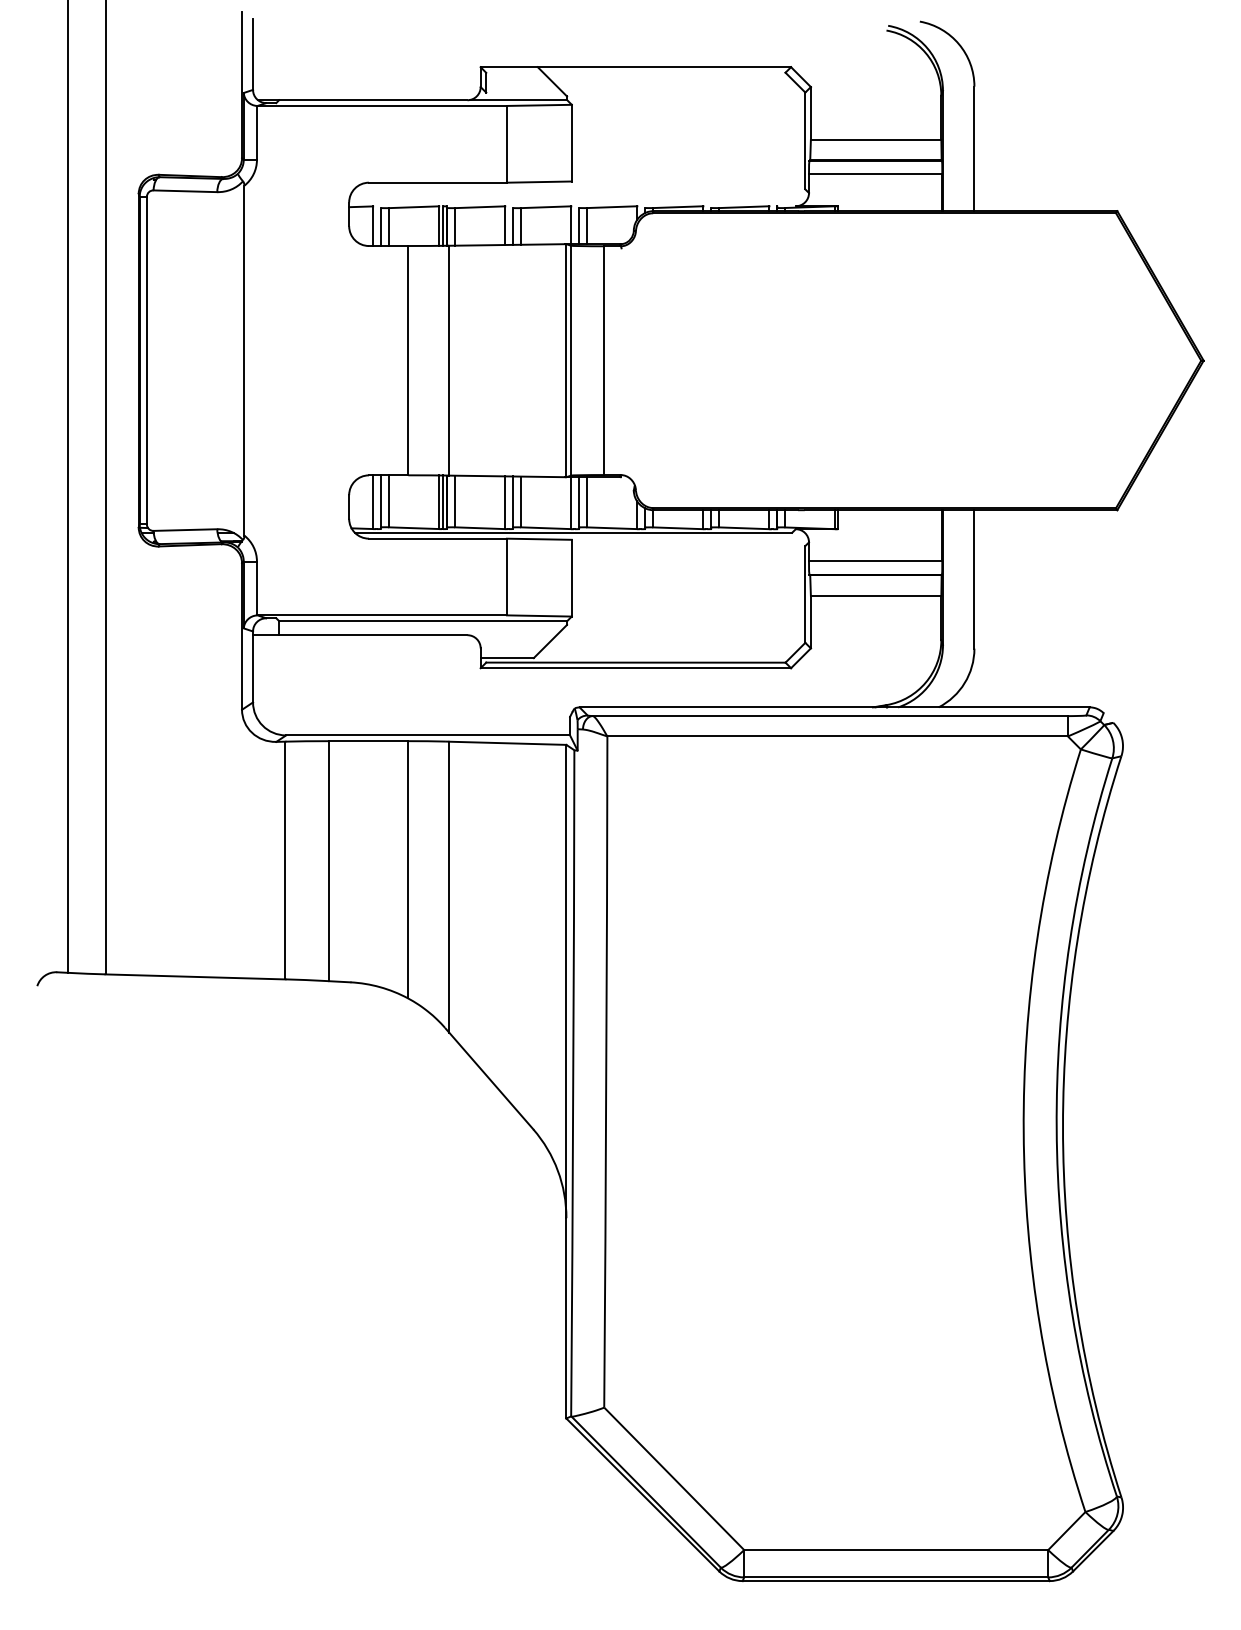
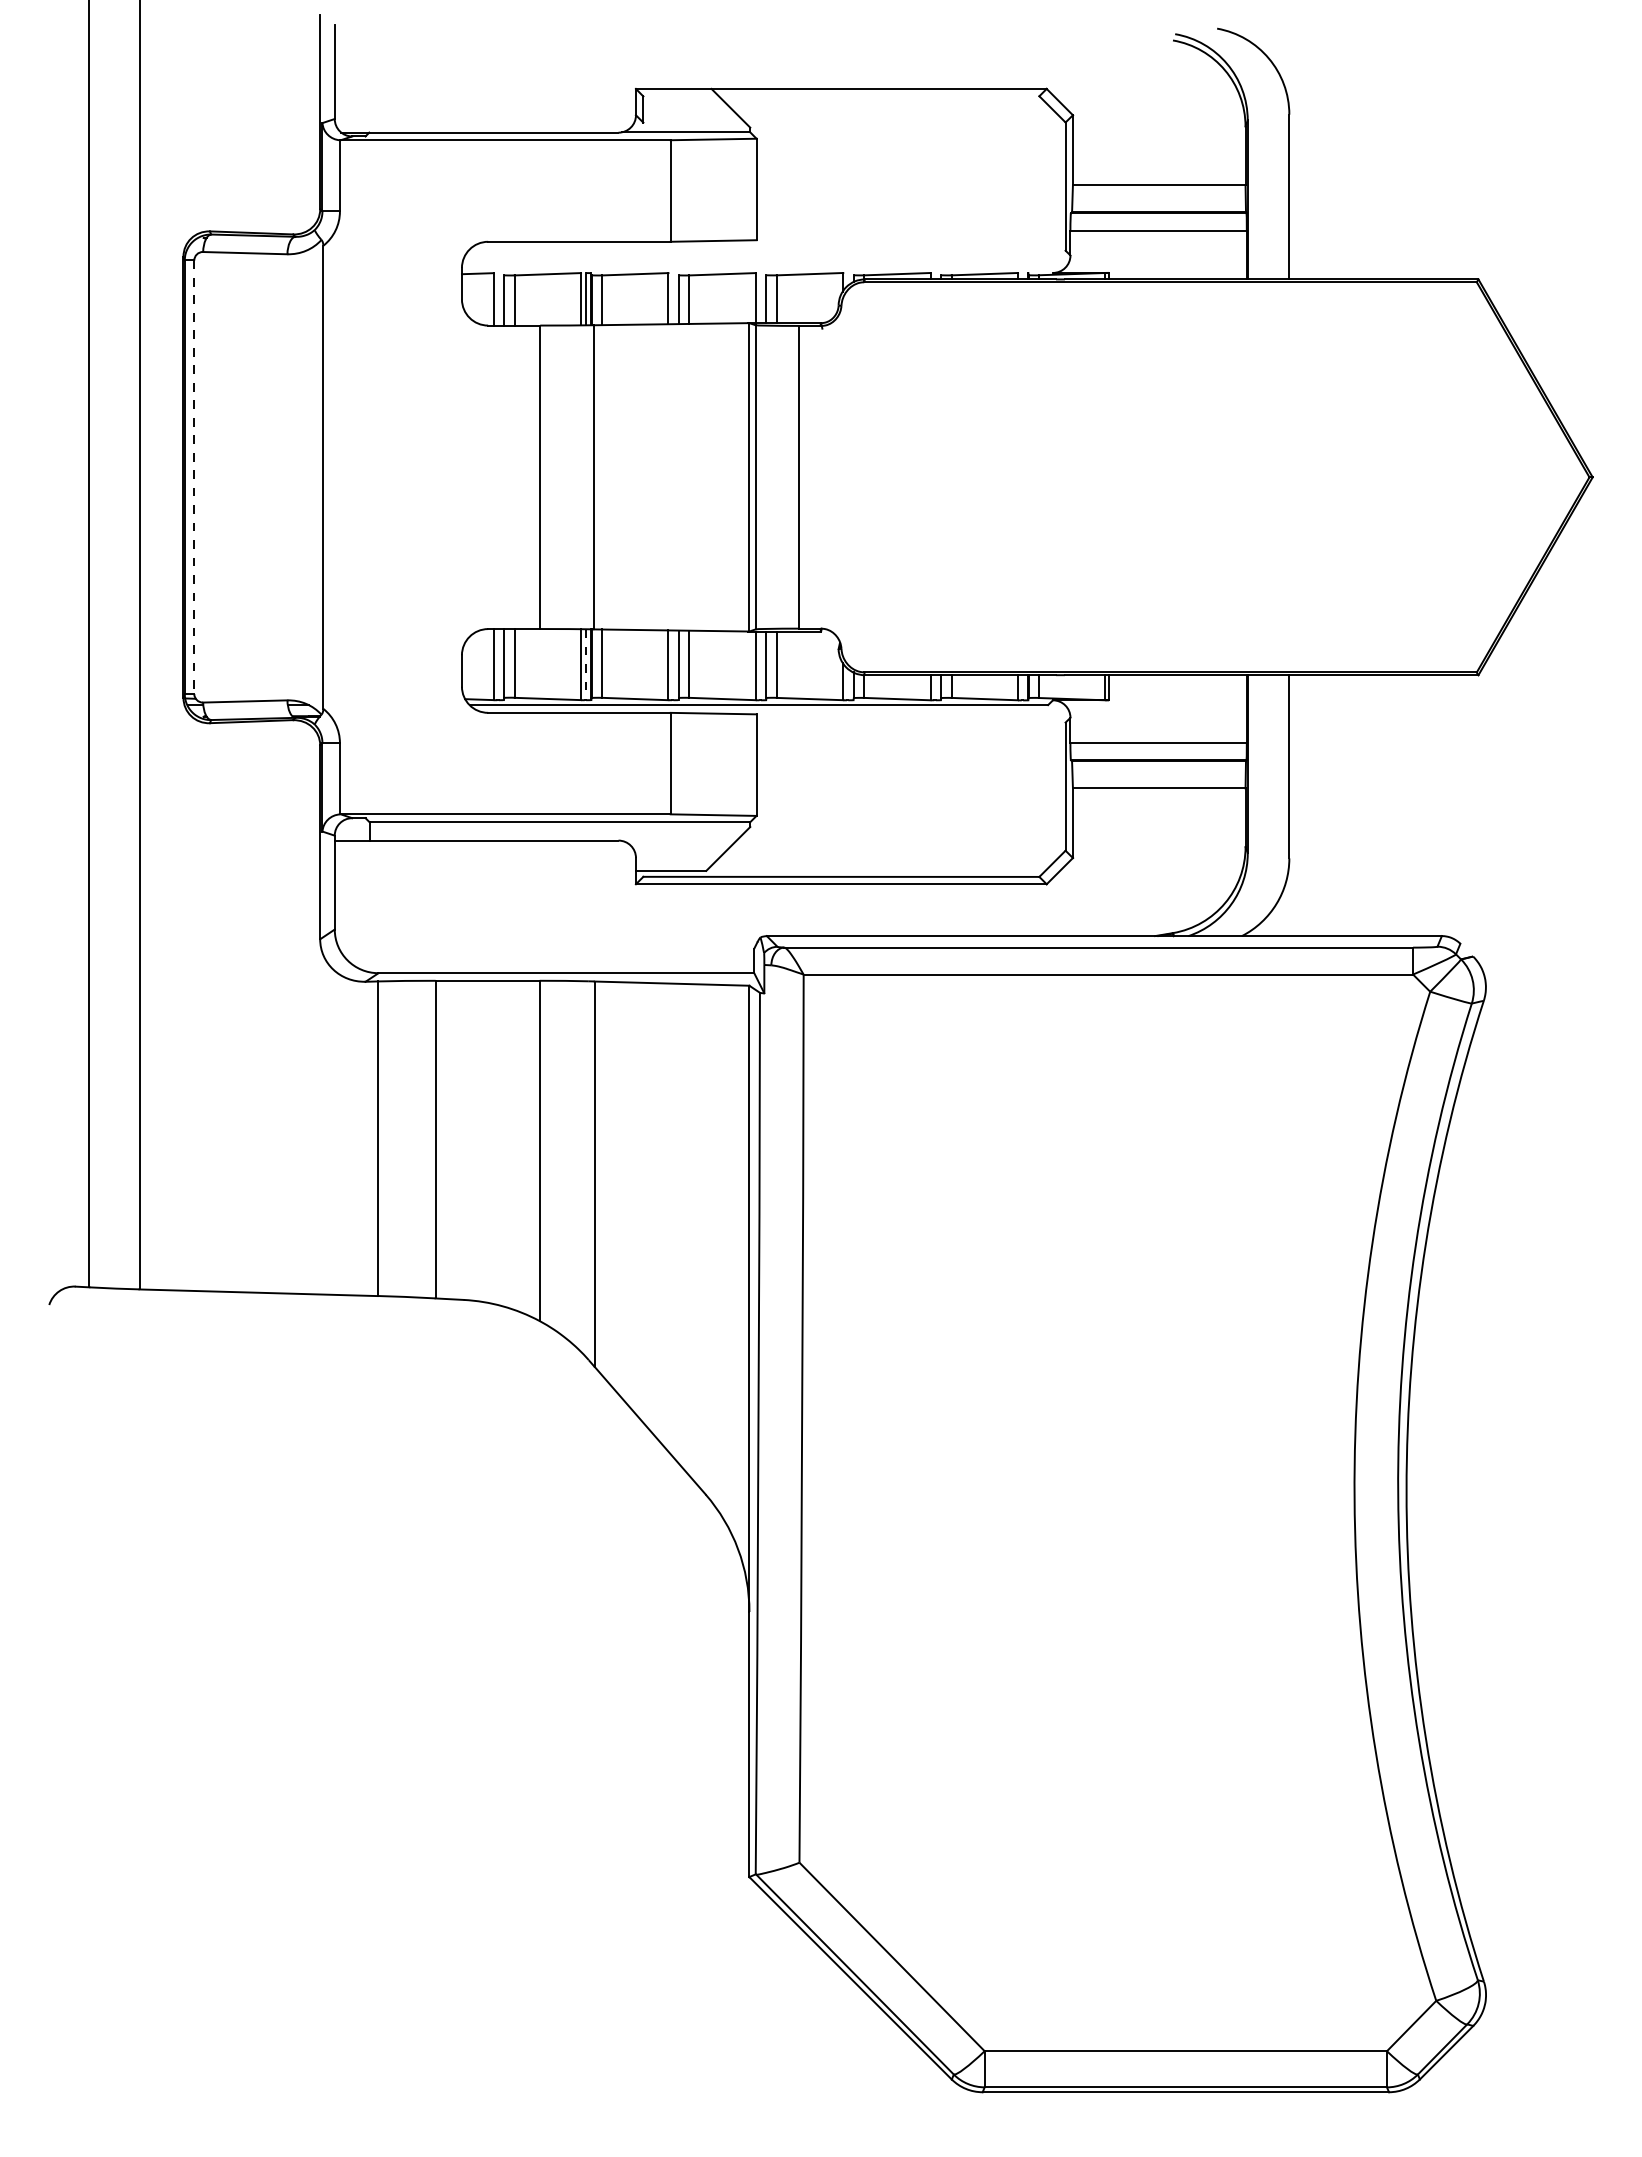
line: (147, 360) -> (194, 477), solid -> dashed
line: (443, 502) -> (586, 665), solid -> dashed

